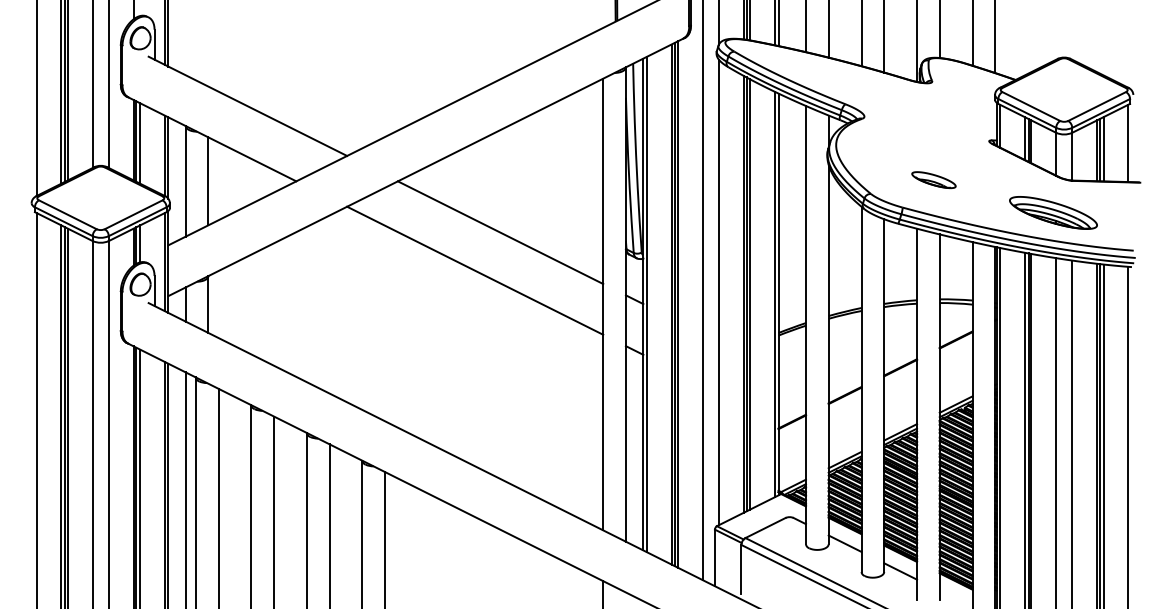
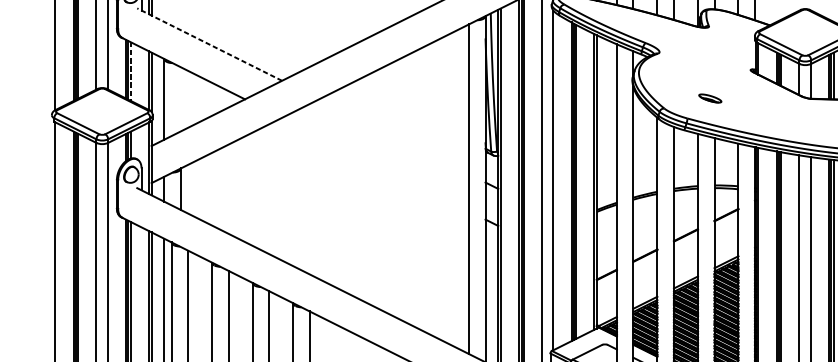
line: (247, 106) -> (209, 44), solid -> dashed
line: (140, 143) -> (131, 71), solid -> dashed
part: (933, 180) -> (709, 98), size x0.7
line: (208, 181) -> (180, 99), removed
part: (1053, 212) -> (797, 122), removed
line: (500, 232) -> (394, 136), removed
line: (475, 270) -> (375, 164), removed

